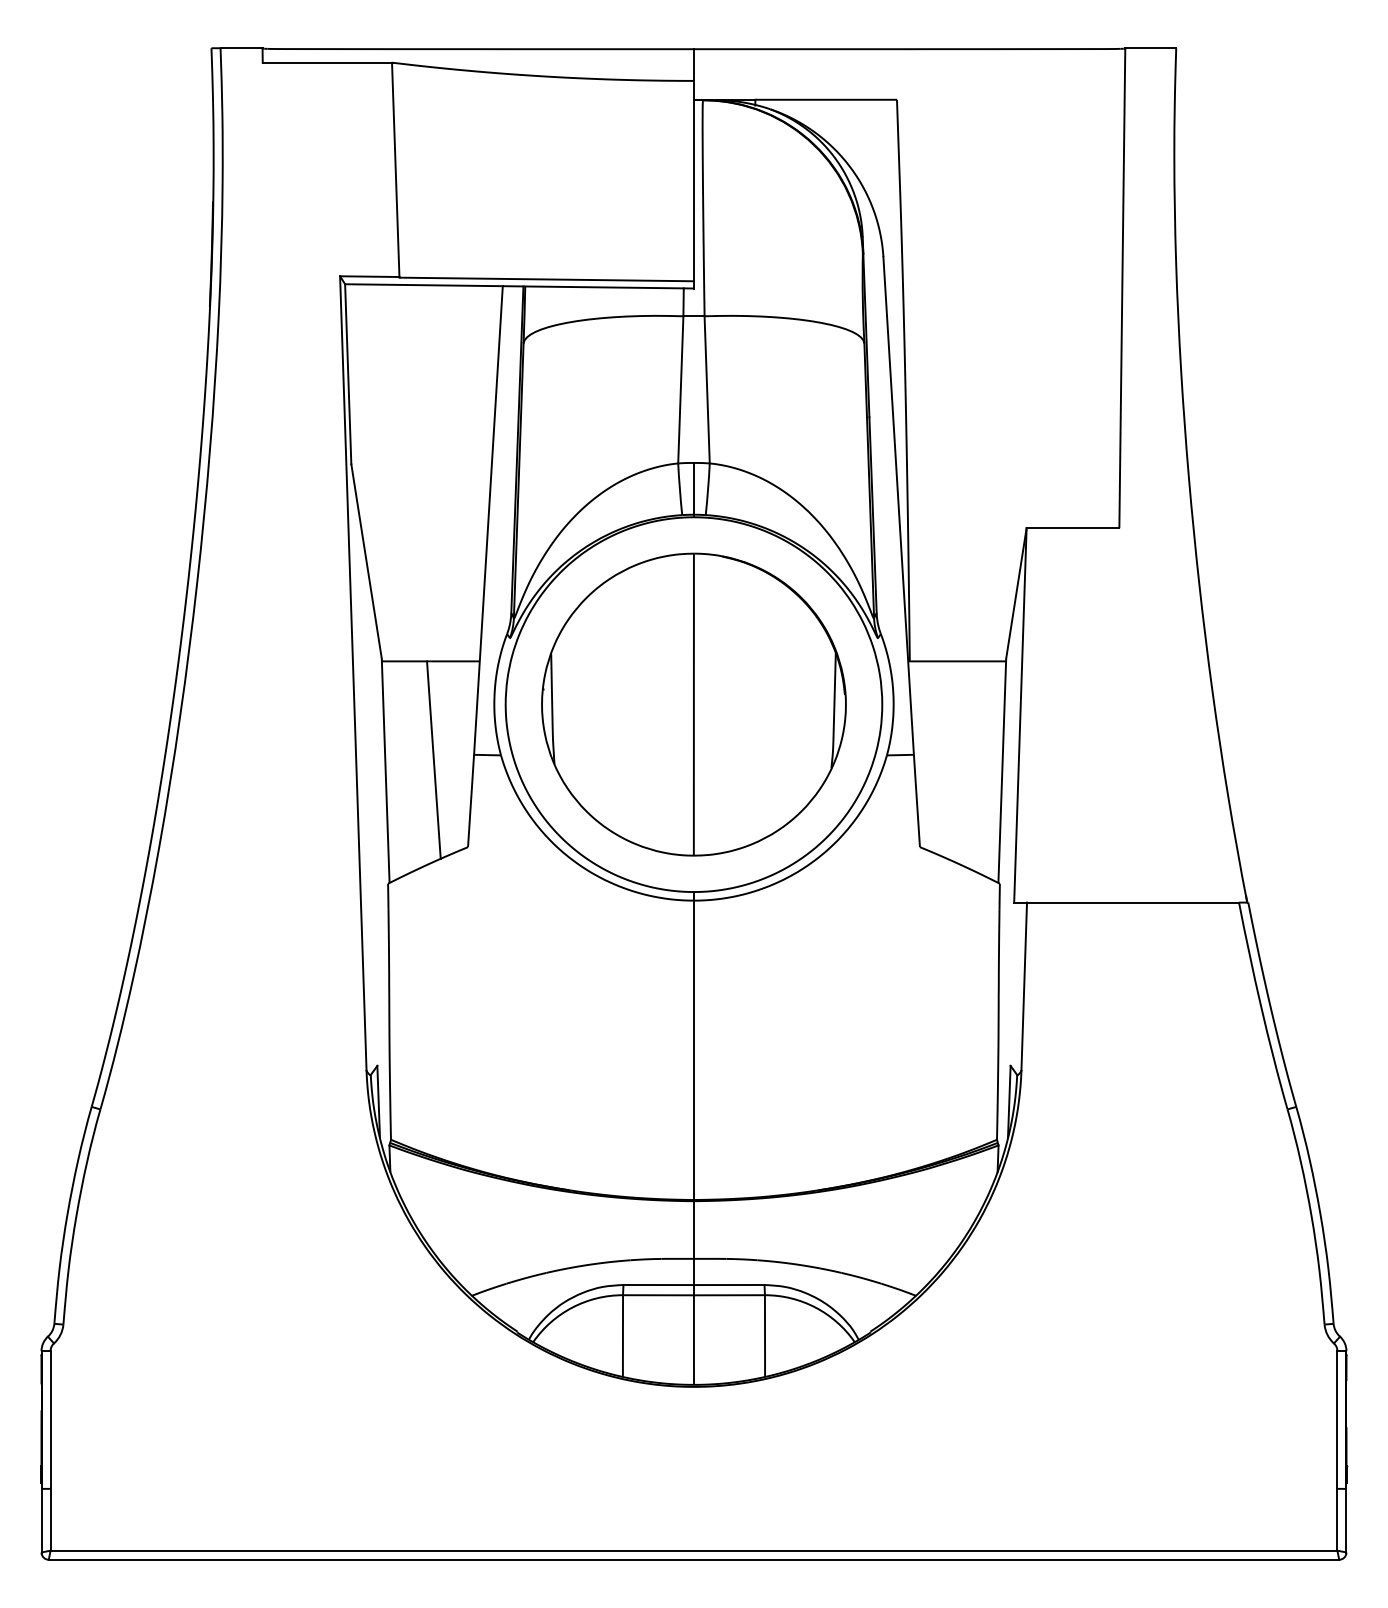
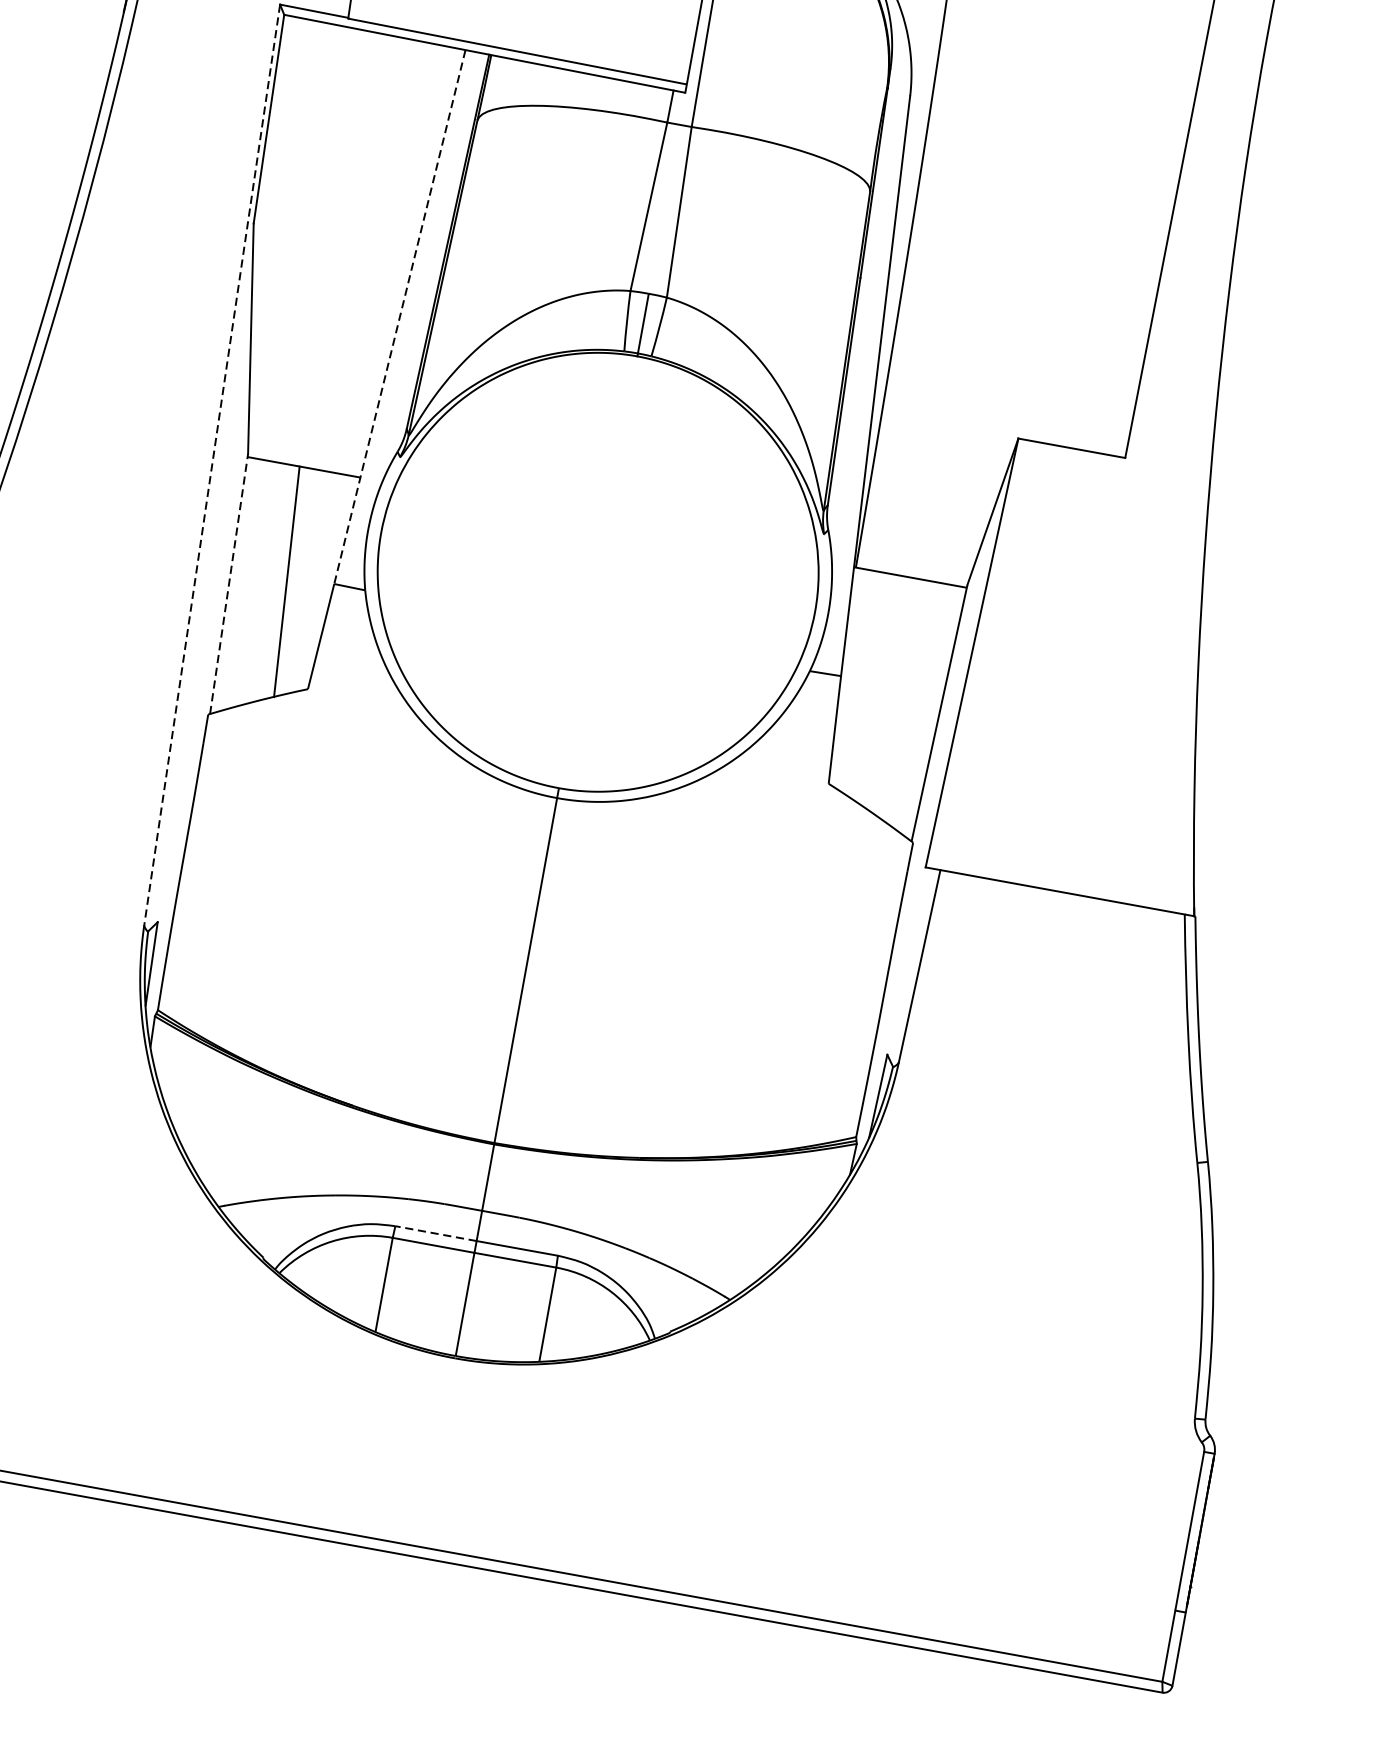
line: (488, 520) -> (399, 317), solid -> dashed
line: (353, 673) -> (212, 465), solid -> dashed
part: (693, 704) -> (597, 572), removed
line: (385, 769) -> (229, 582), solid -> dashed
line: (658, 1285) -> (435, 1234), solid -> dashed

